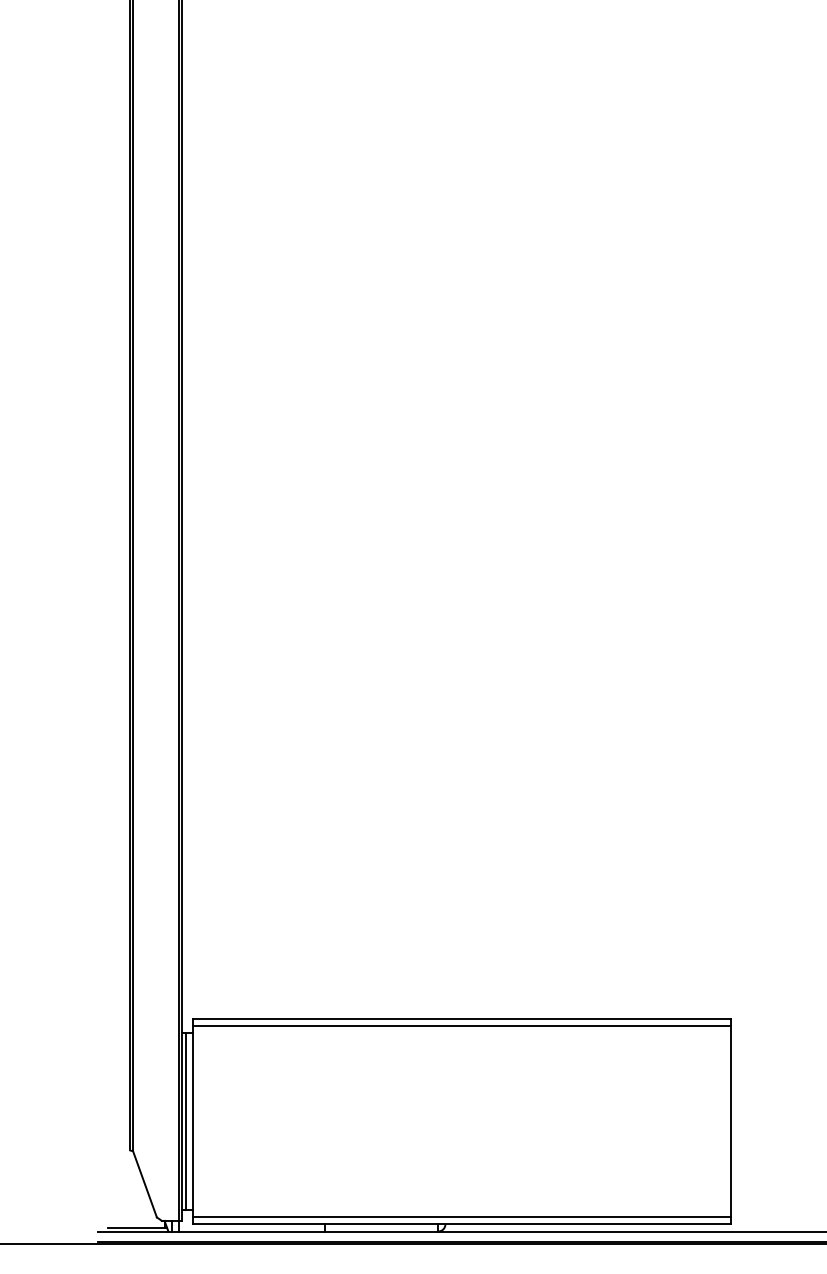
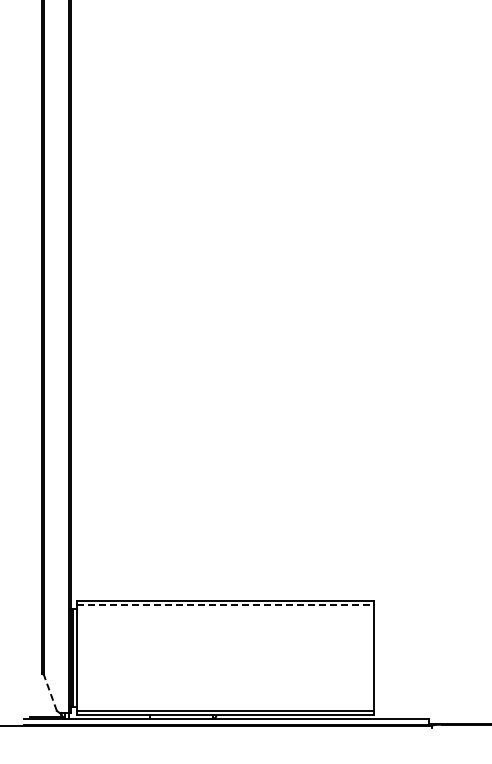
line: (461, 1026) -> (225, 605), solid -> dashed
line: (145, 1183) -> (50, 692), solid -> dashed

